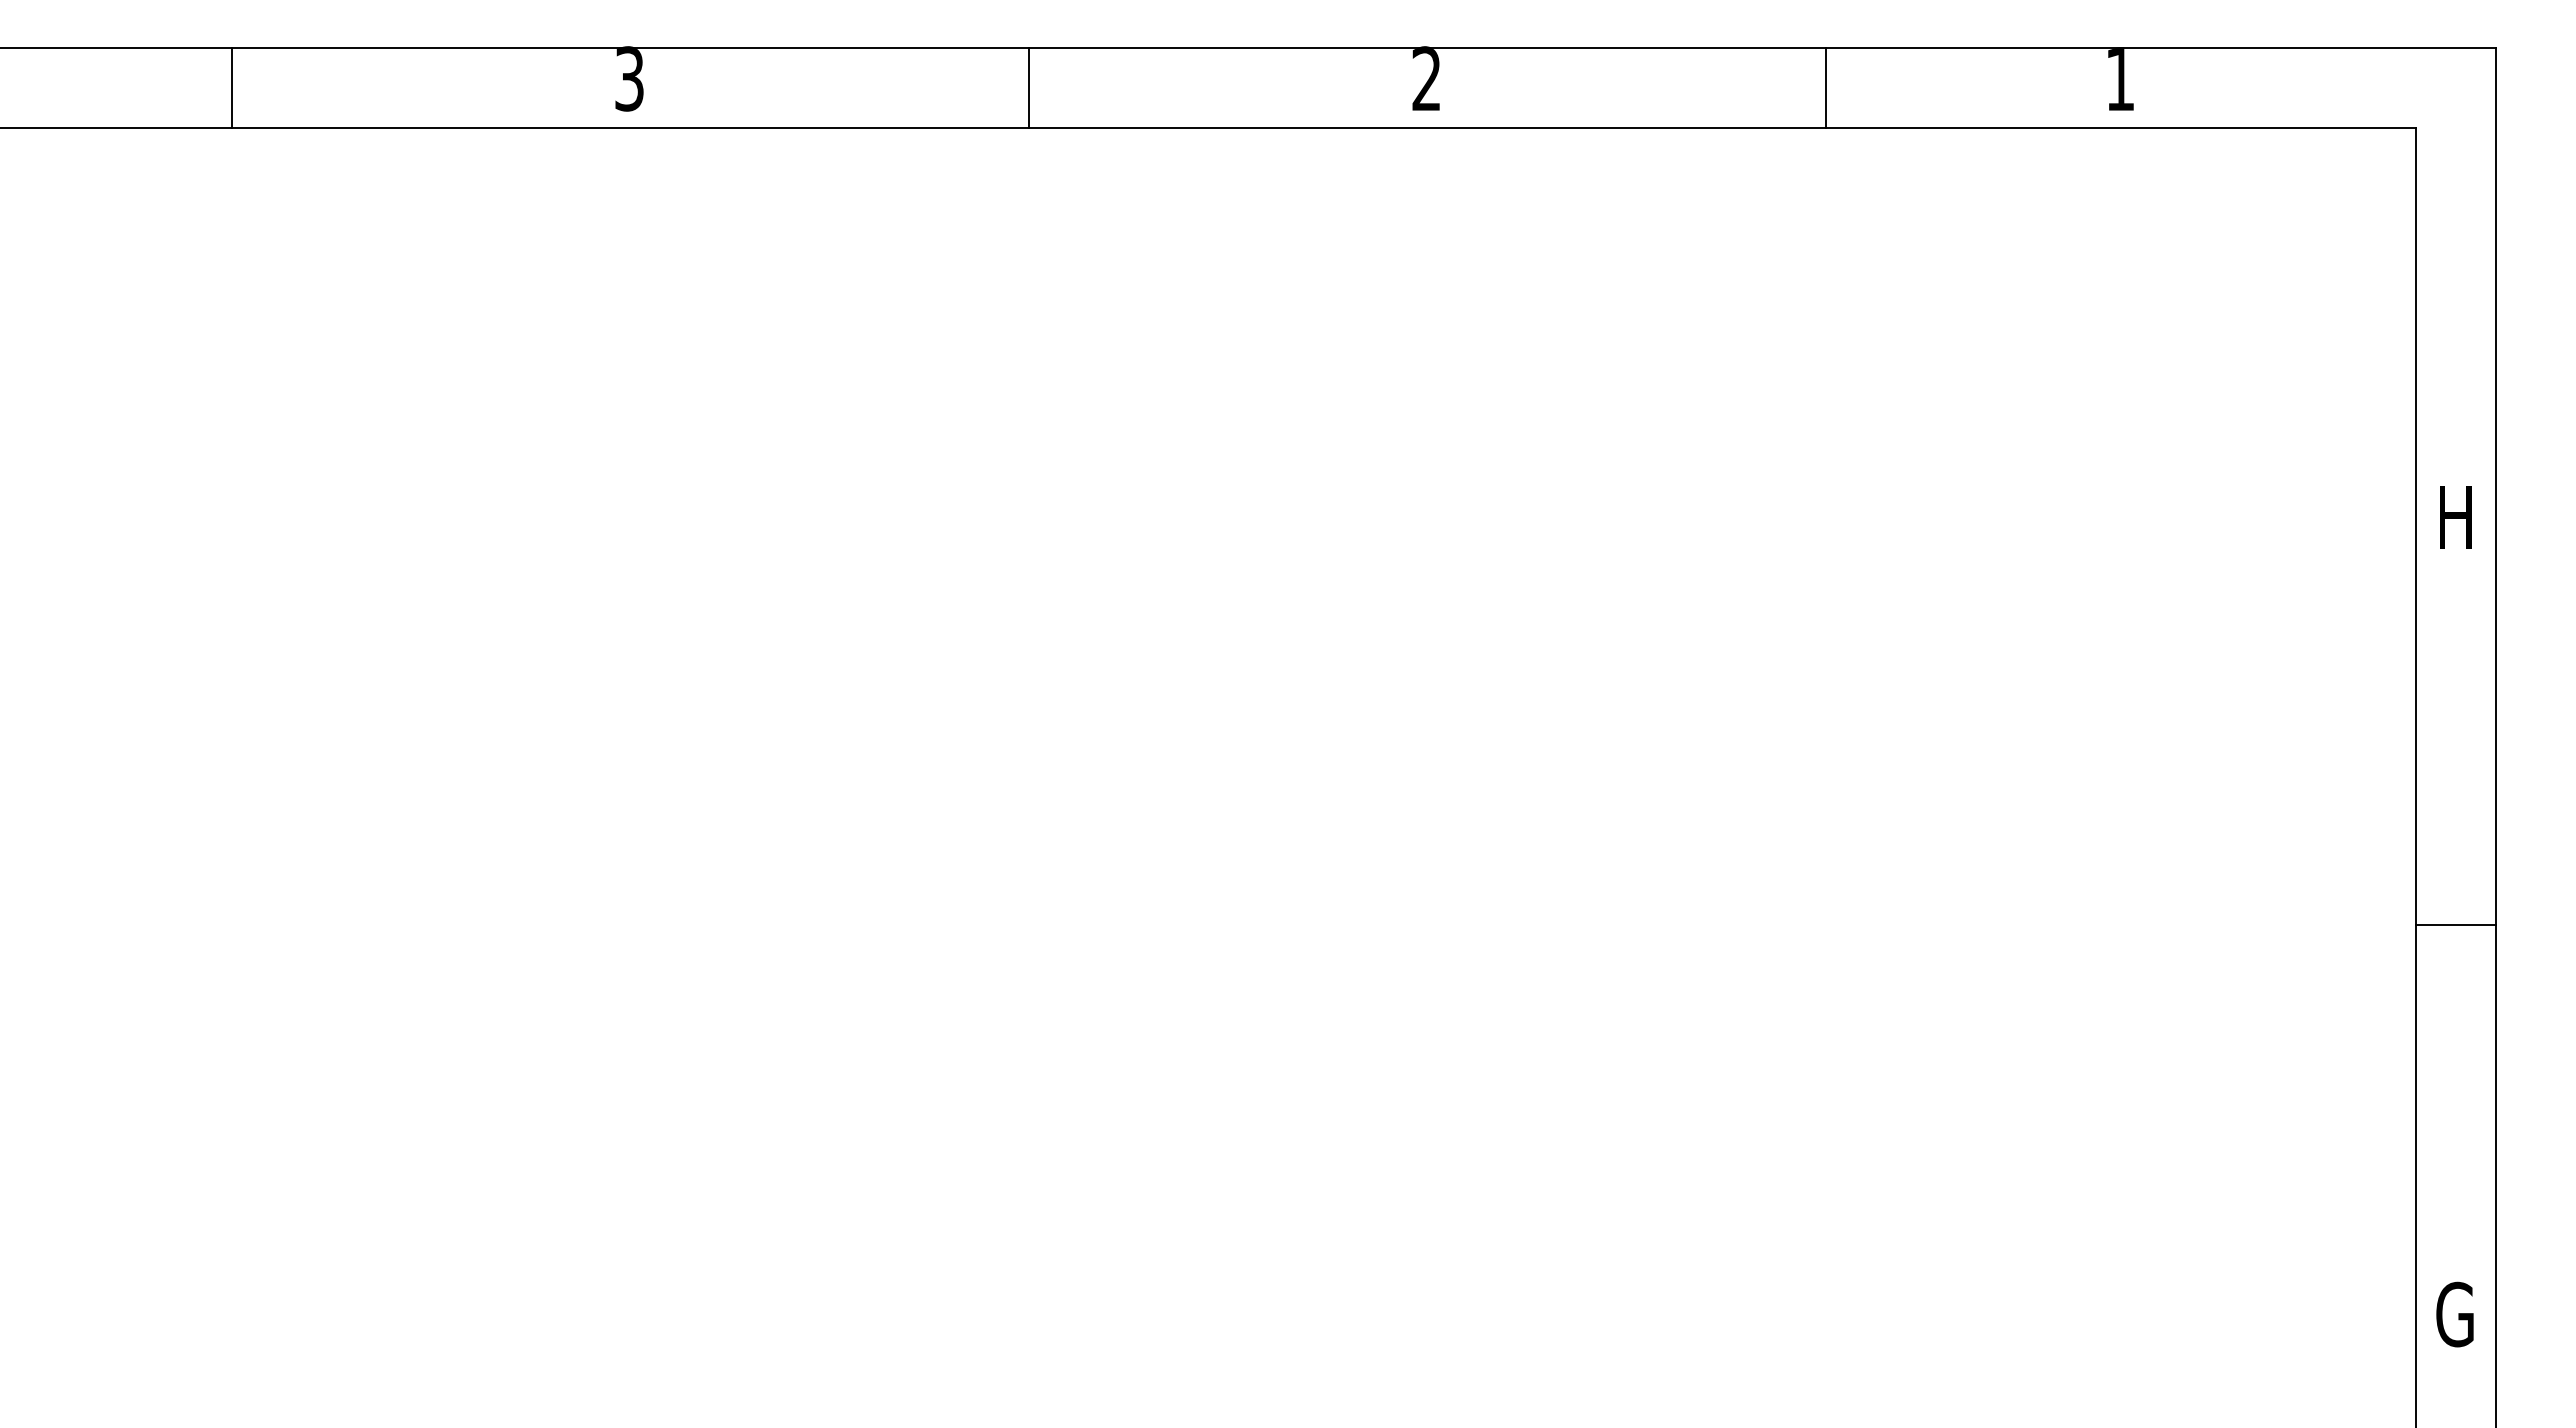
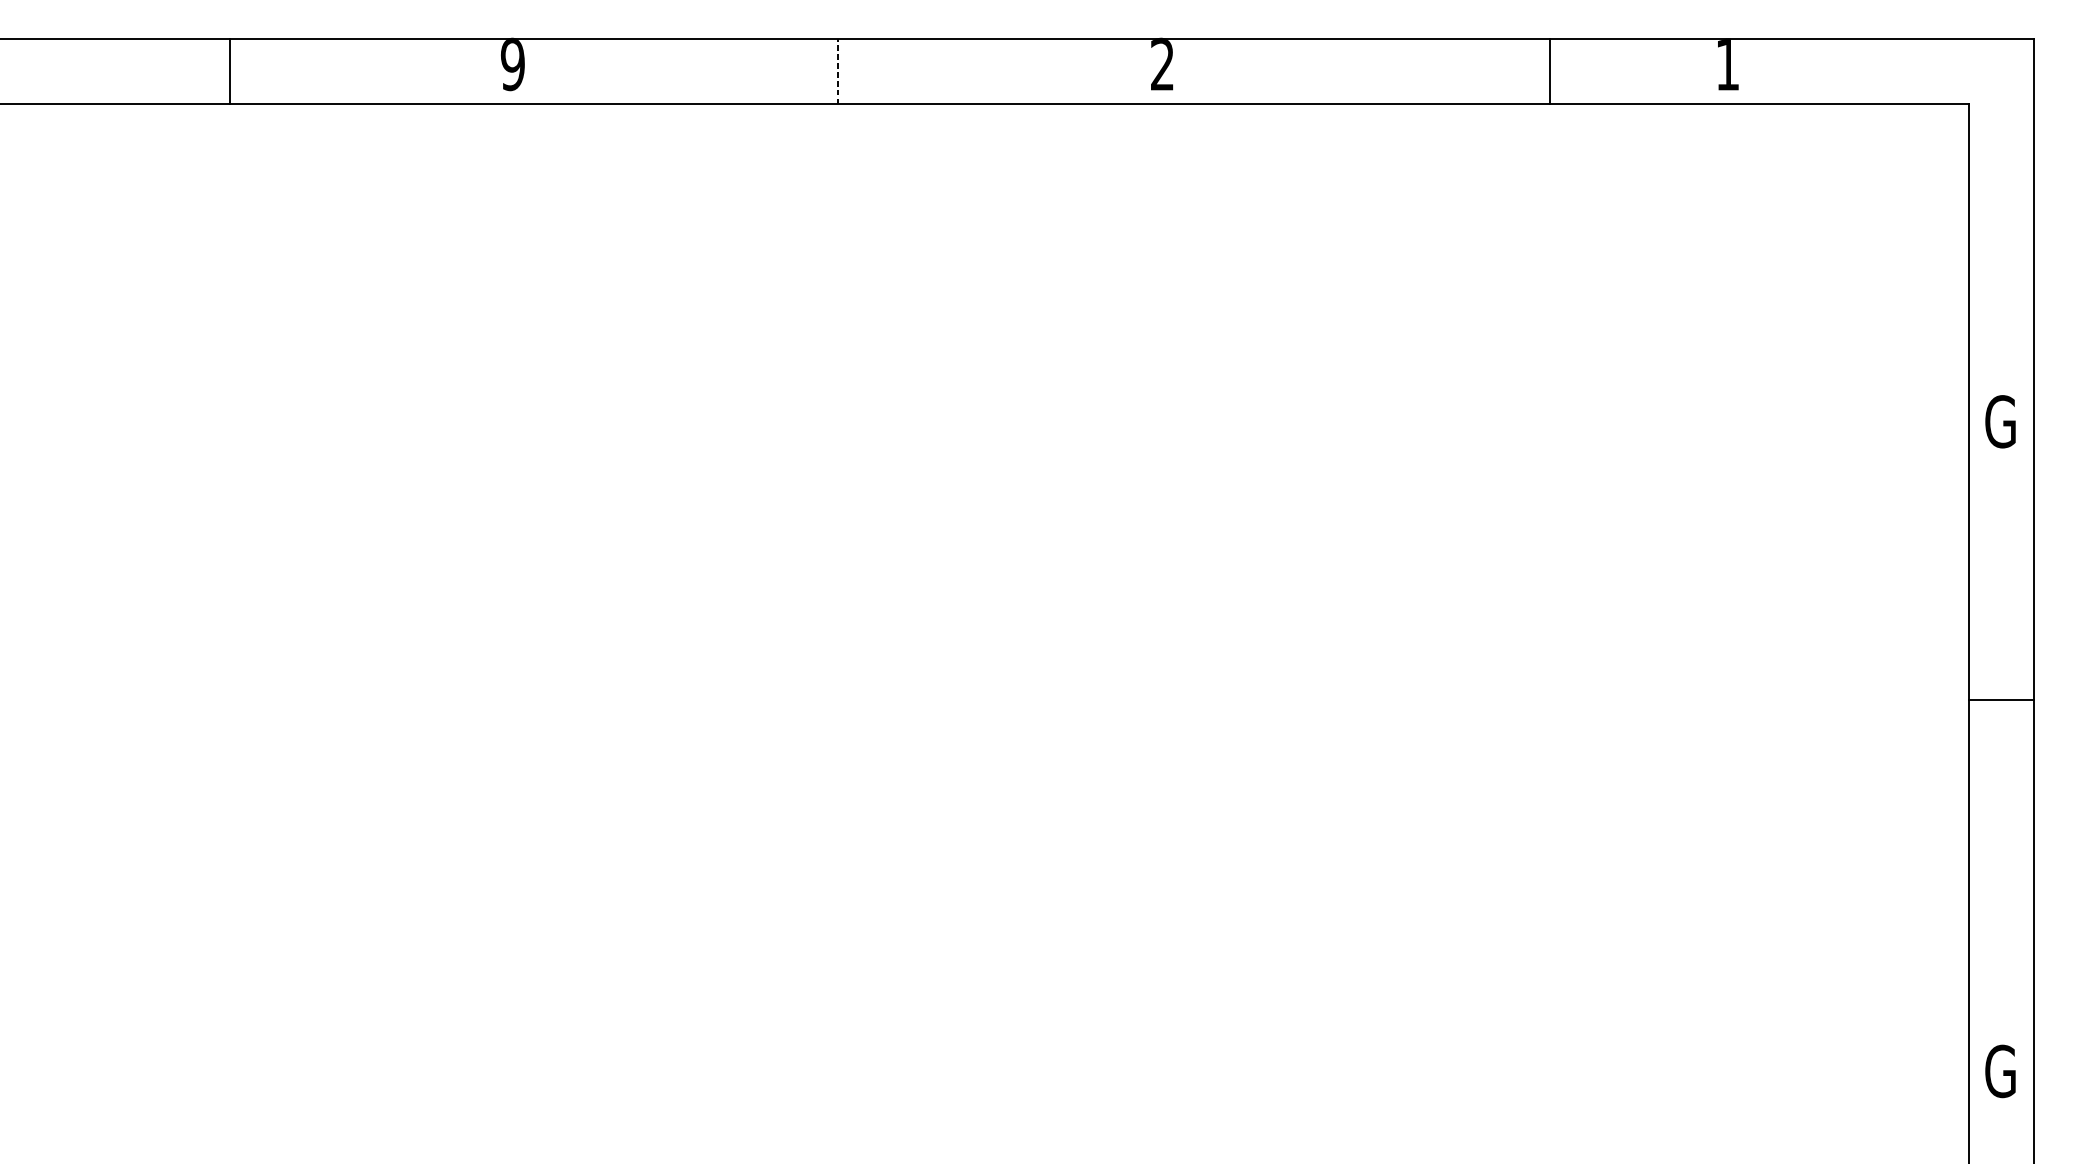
text: (629, 78) -> (512, 64), 3 -> 9
line: (231, 87) -> (230, 71), moved
line: (1826, 87) -> (1550, 71), moved
line: (1028, 88) -> (838, 72), solid -> dashed
text: (2454, 517) -> (2000, 421), H -> G
line: (2455, 925) -> (2000, 700), moved

